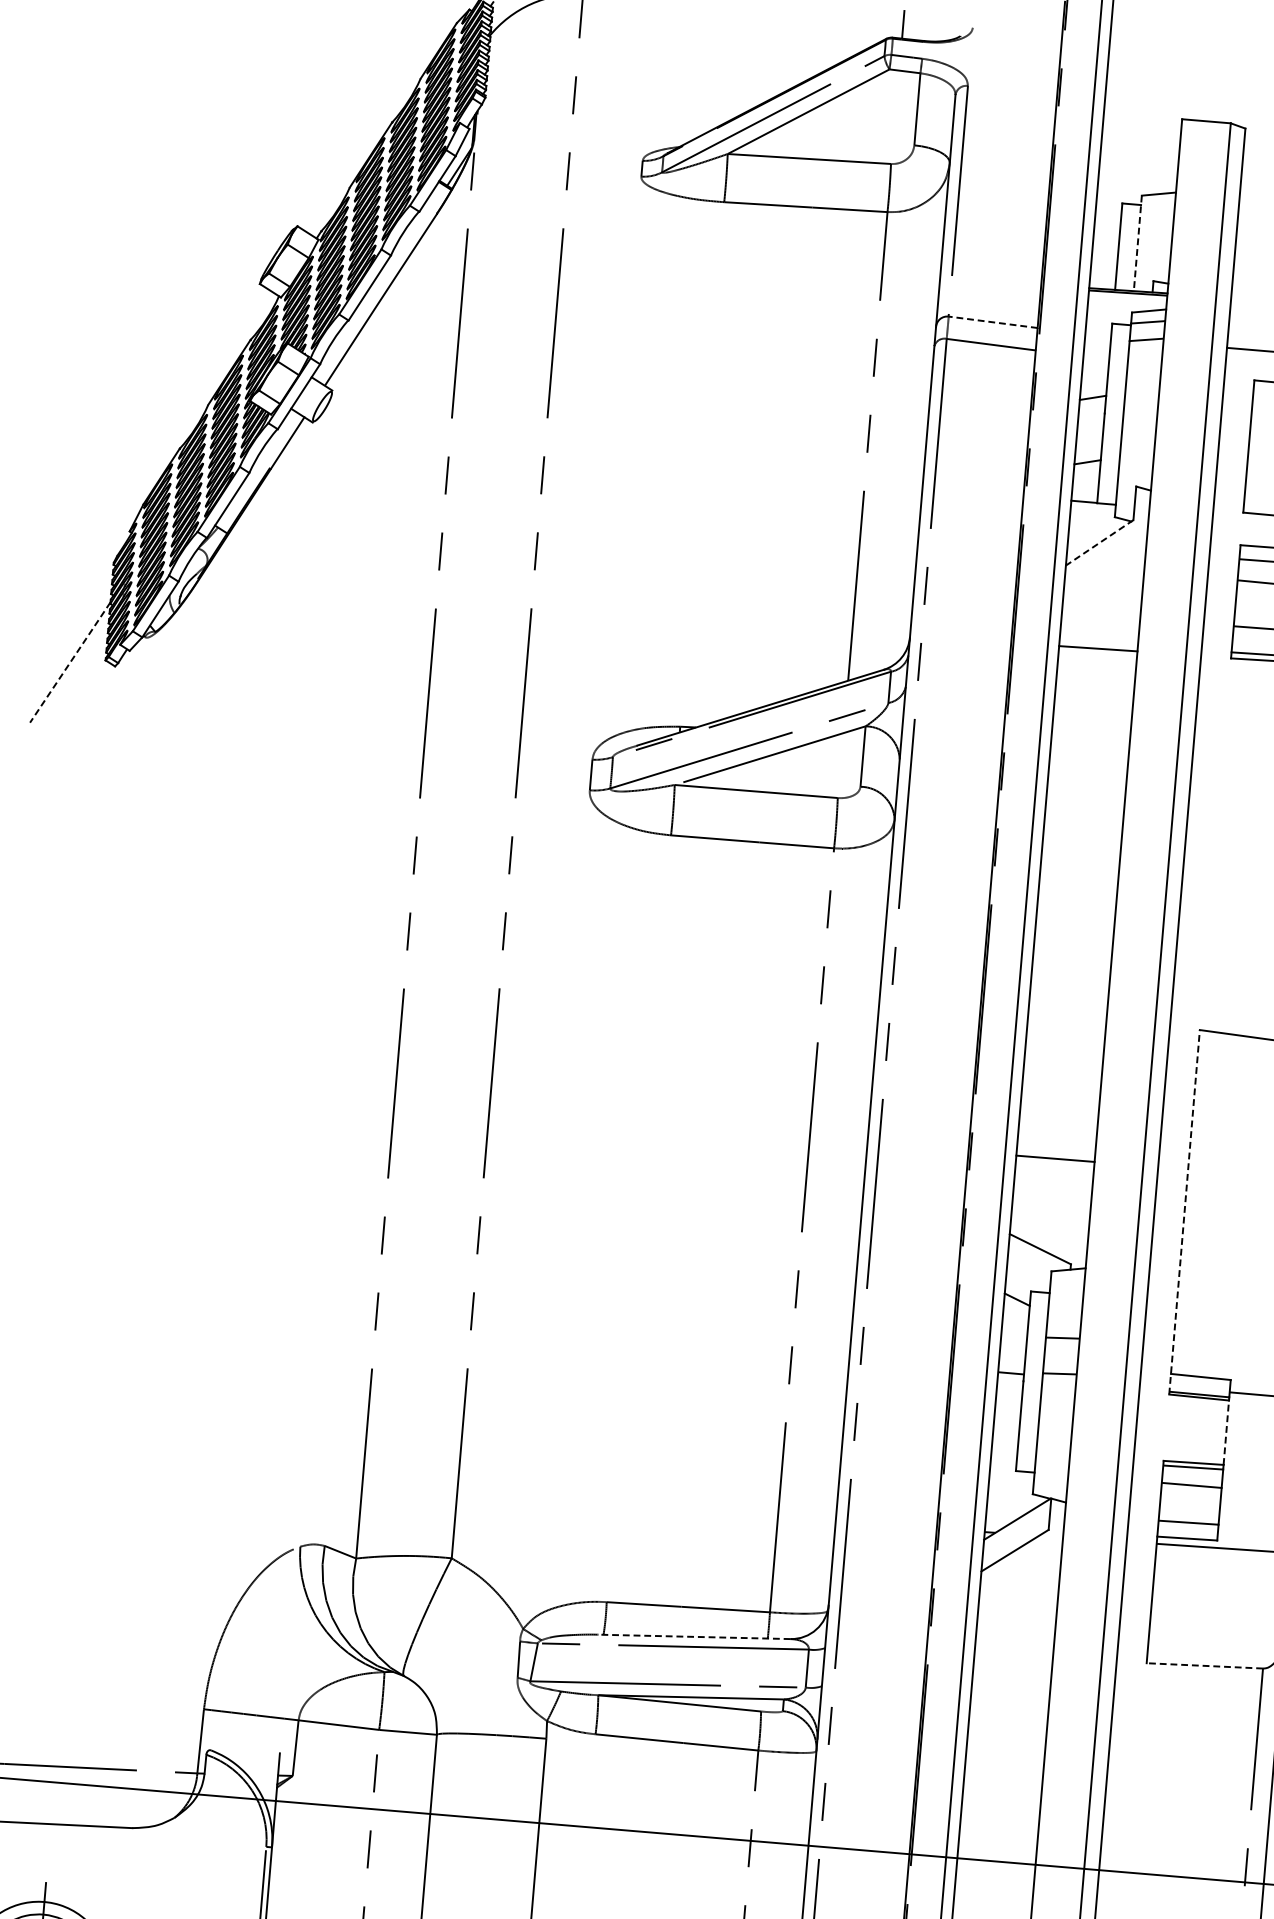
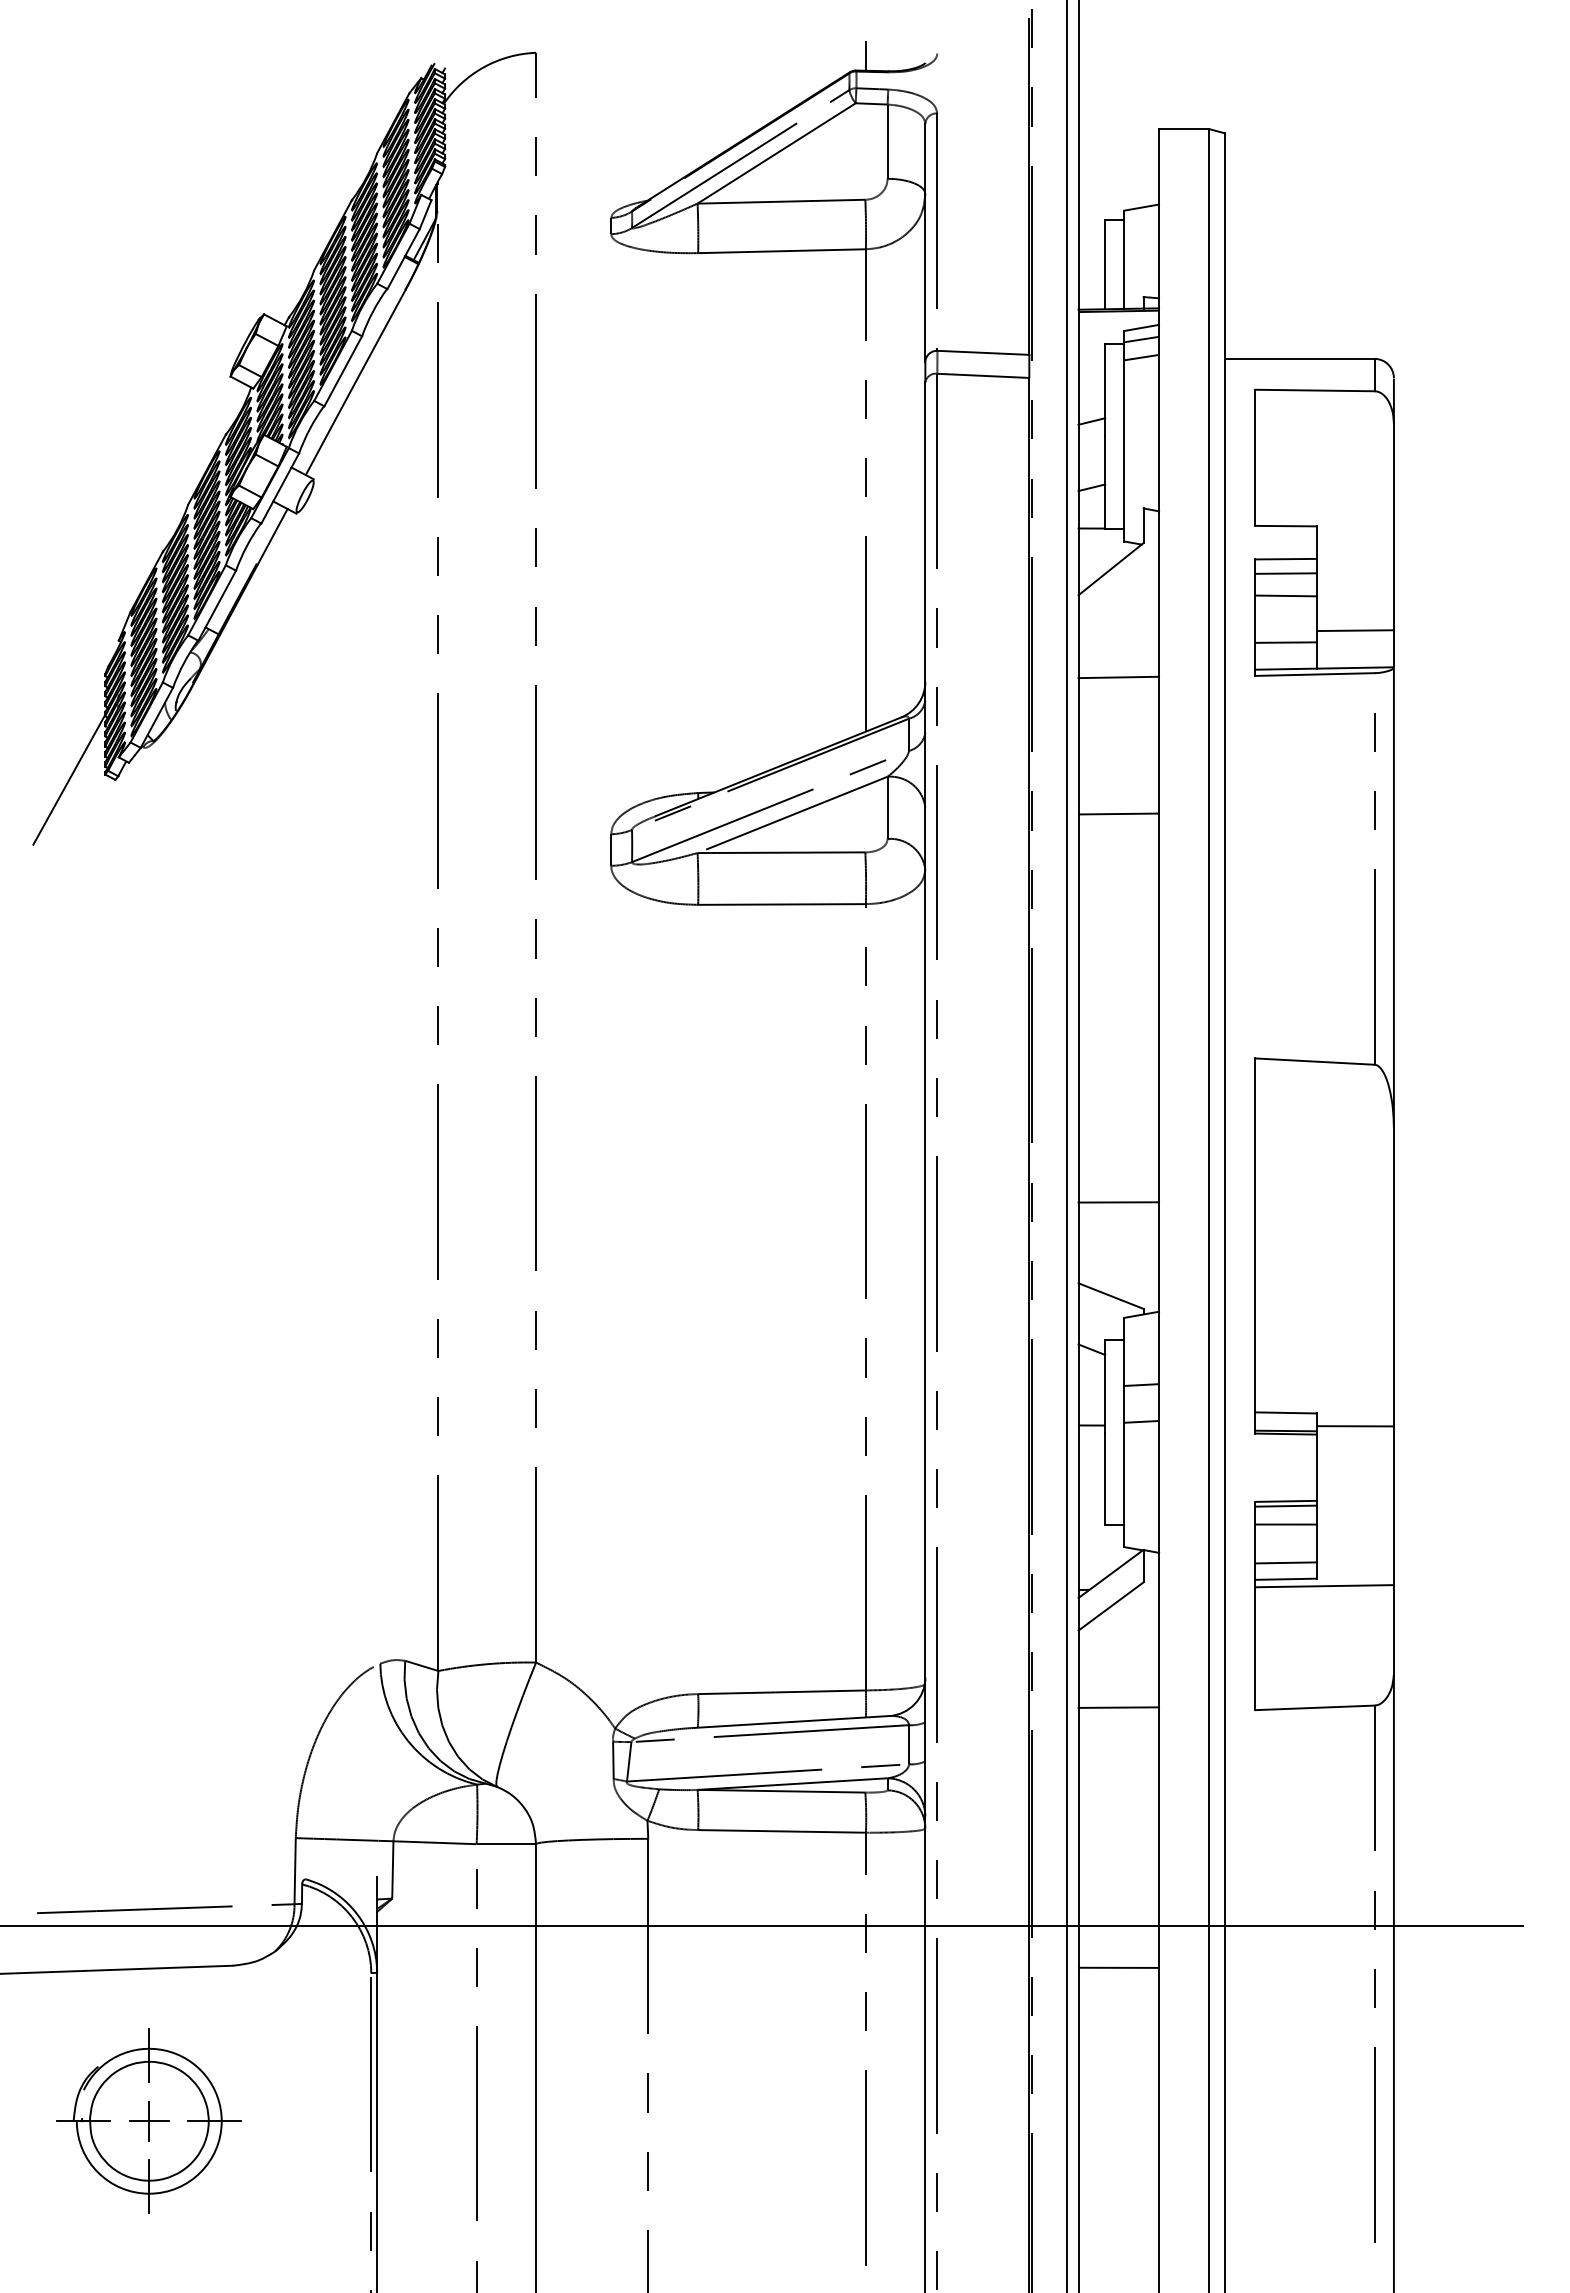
line: (1137, 244) -> (1124, 260), dashed -> solid
line: (993, 321) -> (983, 352), dashed -> solid
line: (1100, 543) -> (1111, 569), dashed -> solid
line: (70, 663) -> (69, 780), dashed -> solid
line: (1086, 780) -> (1118, 813), added
line: (1184, 1212) -> (1255, 1246), dashed -> solid
line: (1225, 1432) -> (1316, 1467), dashed -> solid
line: (694, 1637) -> (790, 1722), dashed -> solid
line: (1013, 1649) -> (1118, 1707), added
line: (1205, 1665) -> (1315, 1707), dashed -> solid
line: (992, 1902) -> (1118, 1967), added

